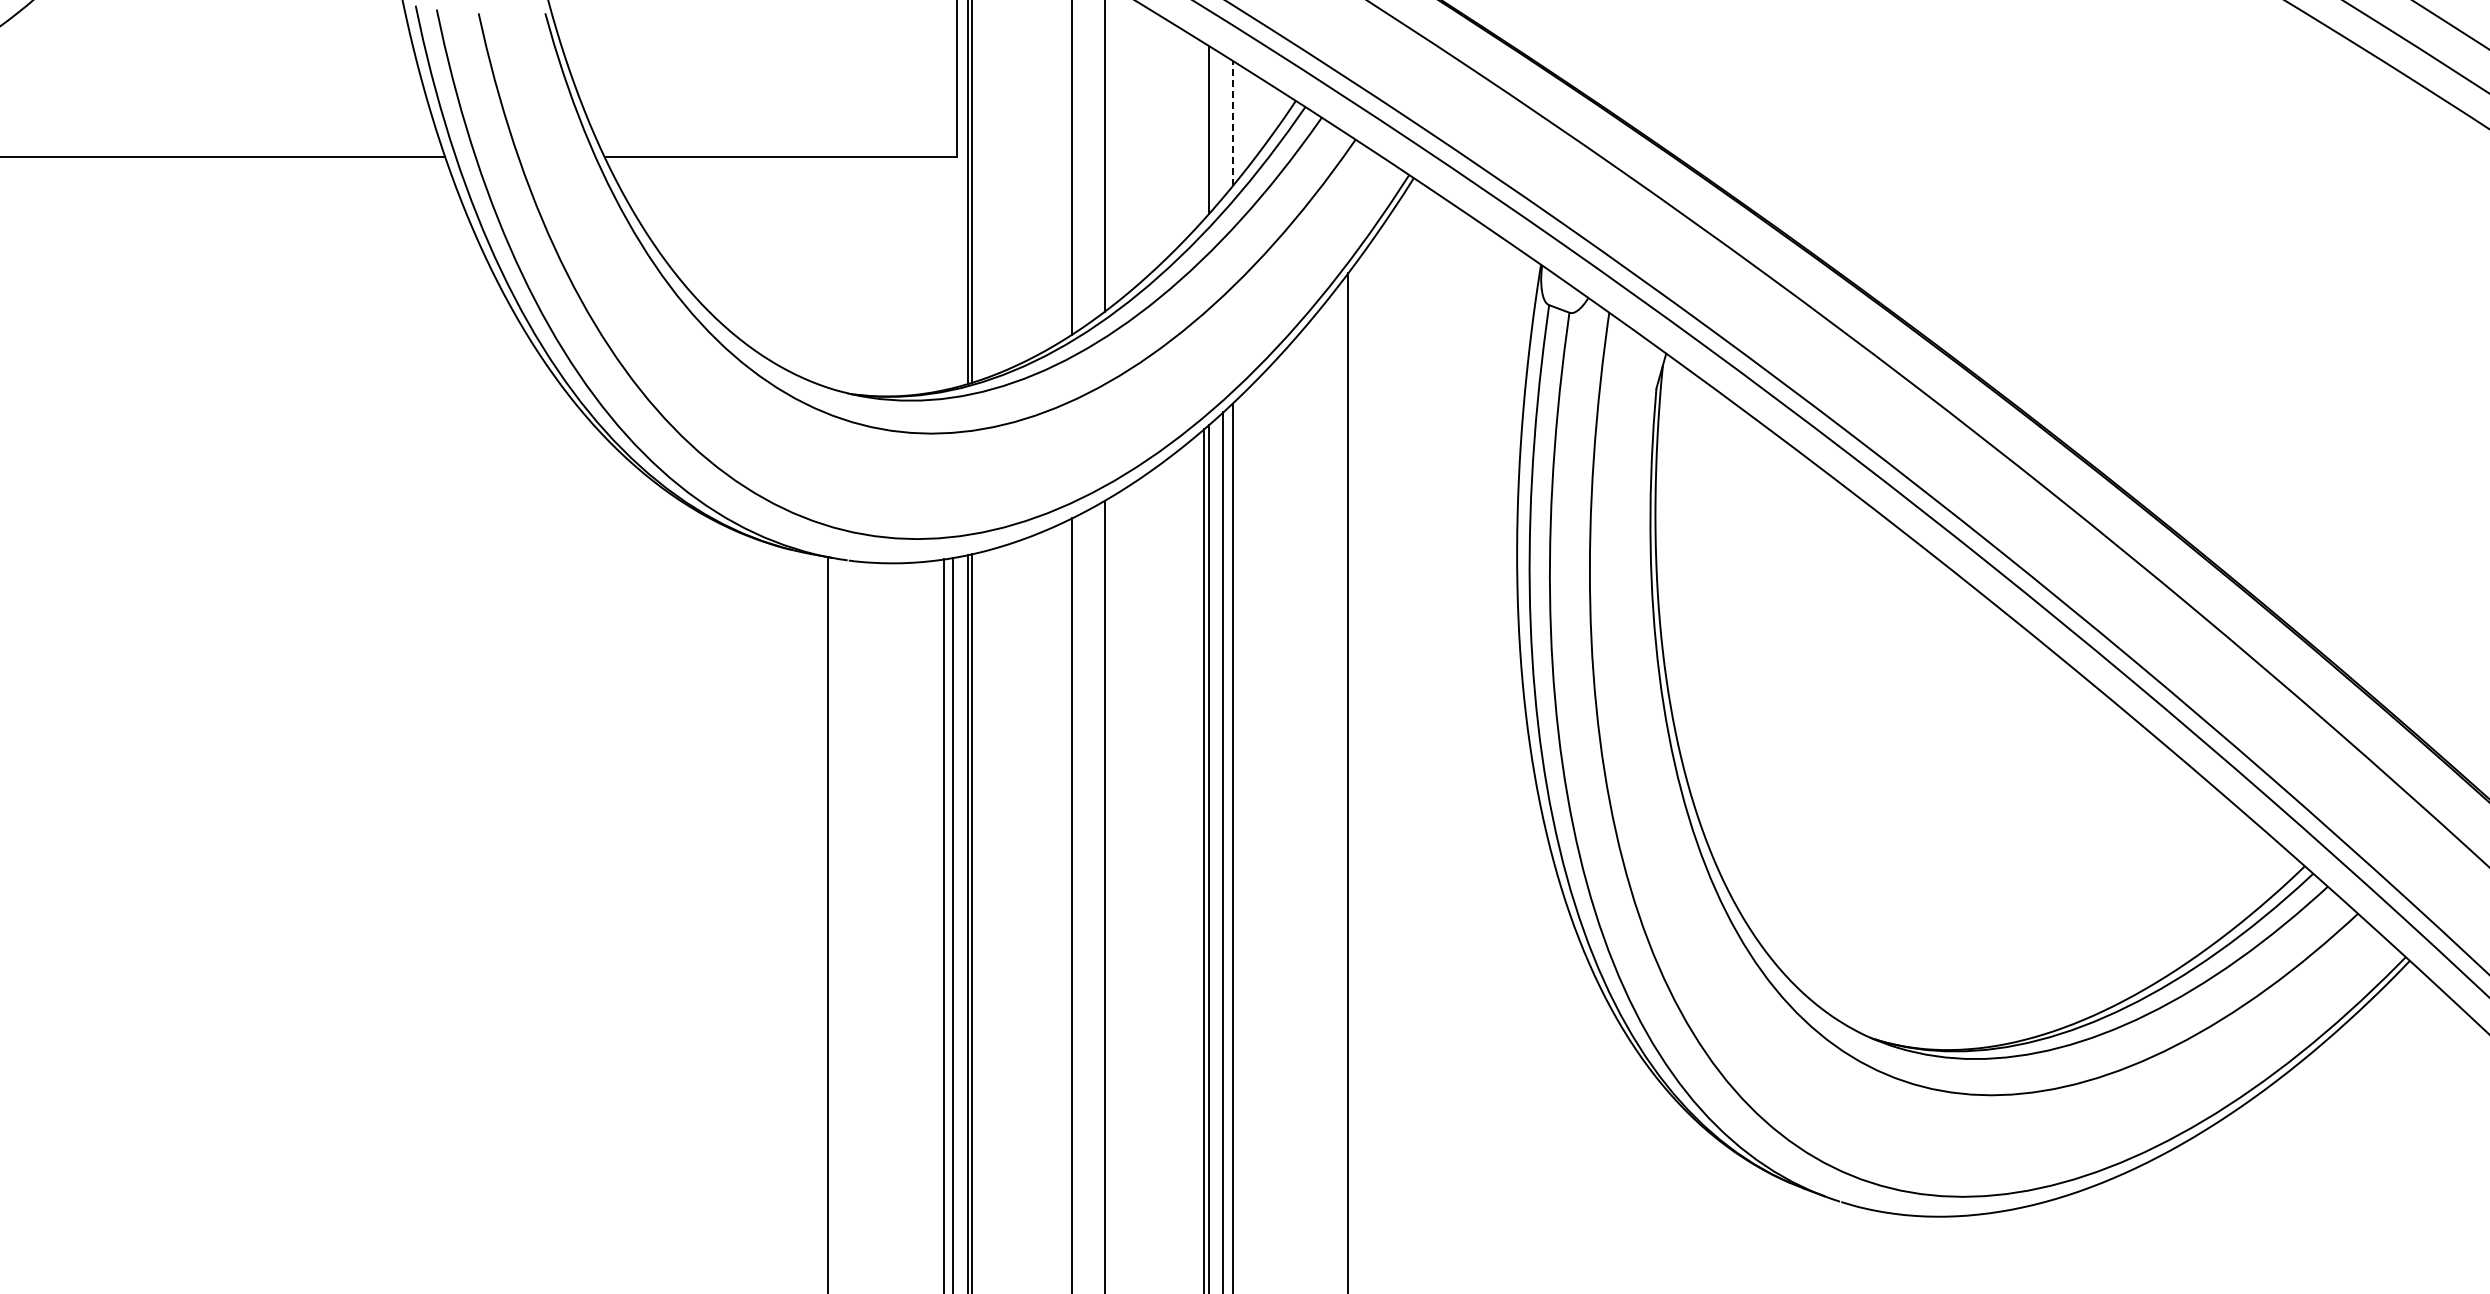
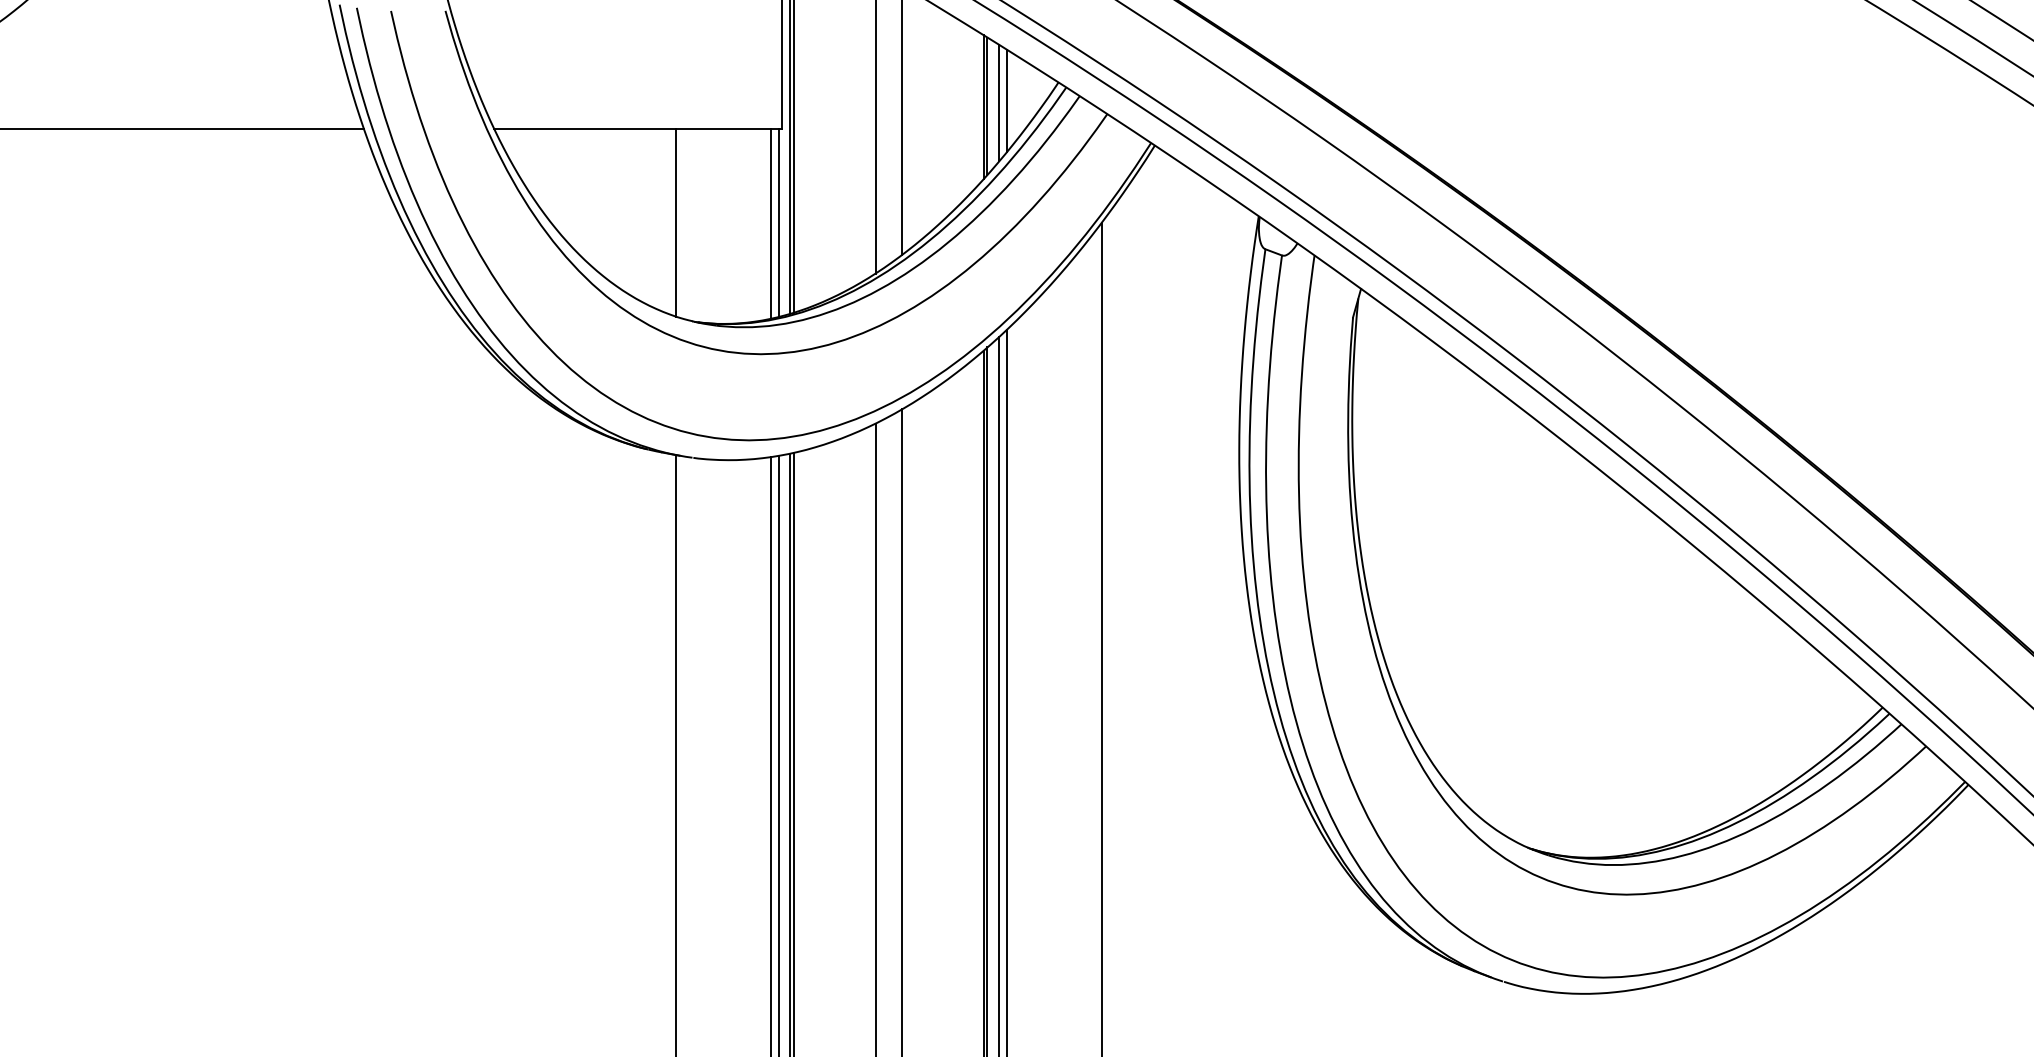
line: (1232, 123) -> (1006, 100), dashed -> solid
line: (1223, 126) -> (999, 103), added
line: (1204, 131) -> (983, 107), added
line: (827, 272) -> (675, 222), added
line: (953, 272) -> (778, 222), added
line: (943, 273) -> (770, 223), added

